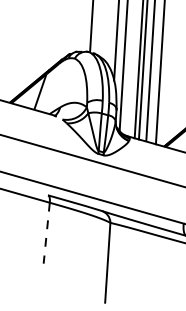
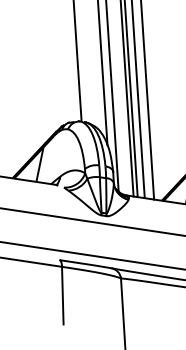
line: (46, 233) -> (62, 295), dashed -> solid

